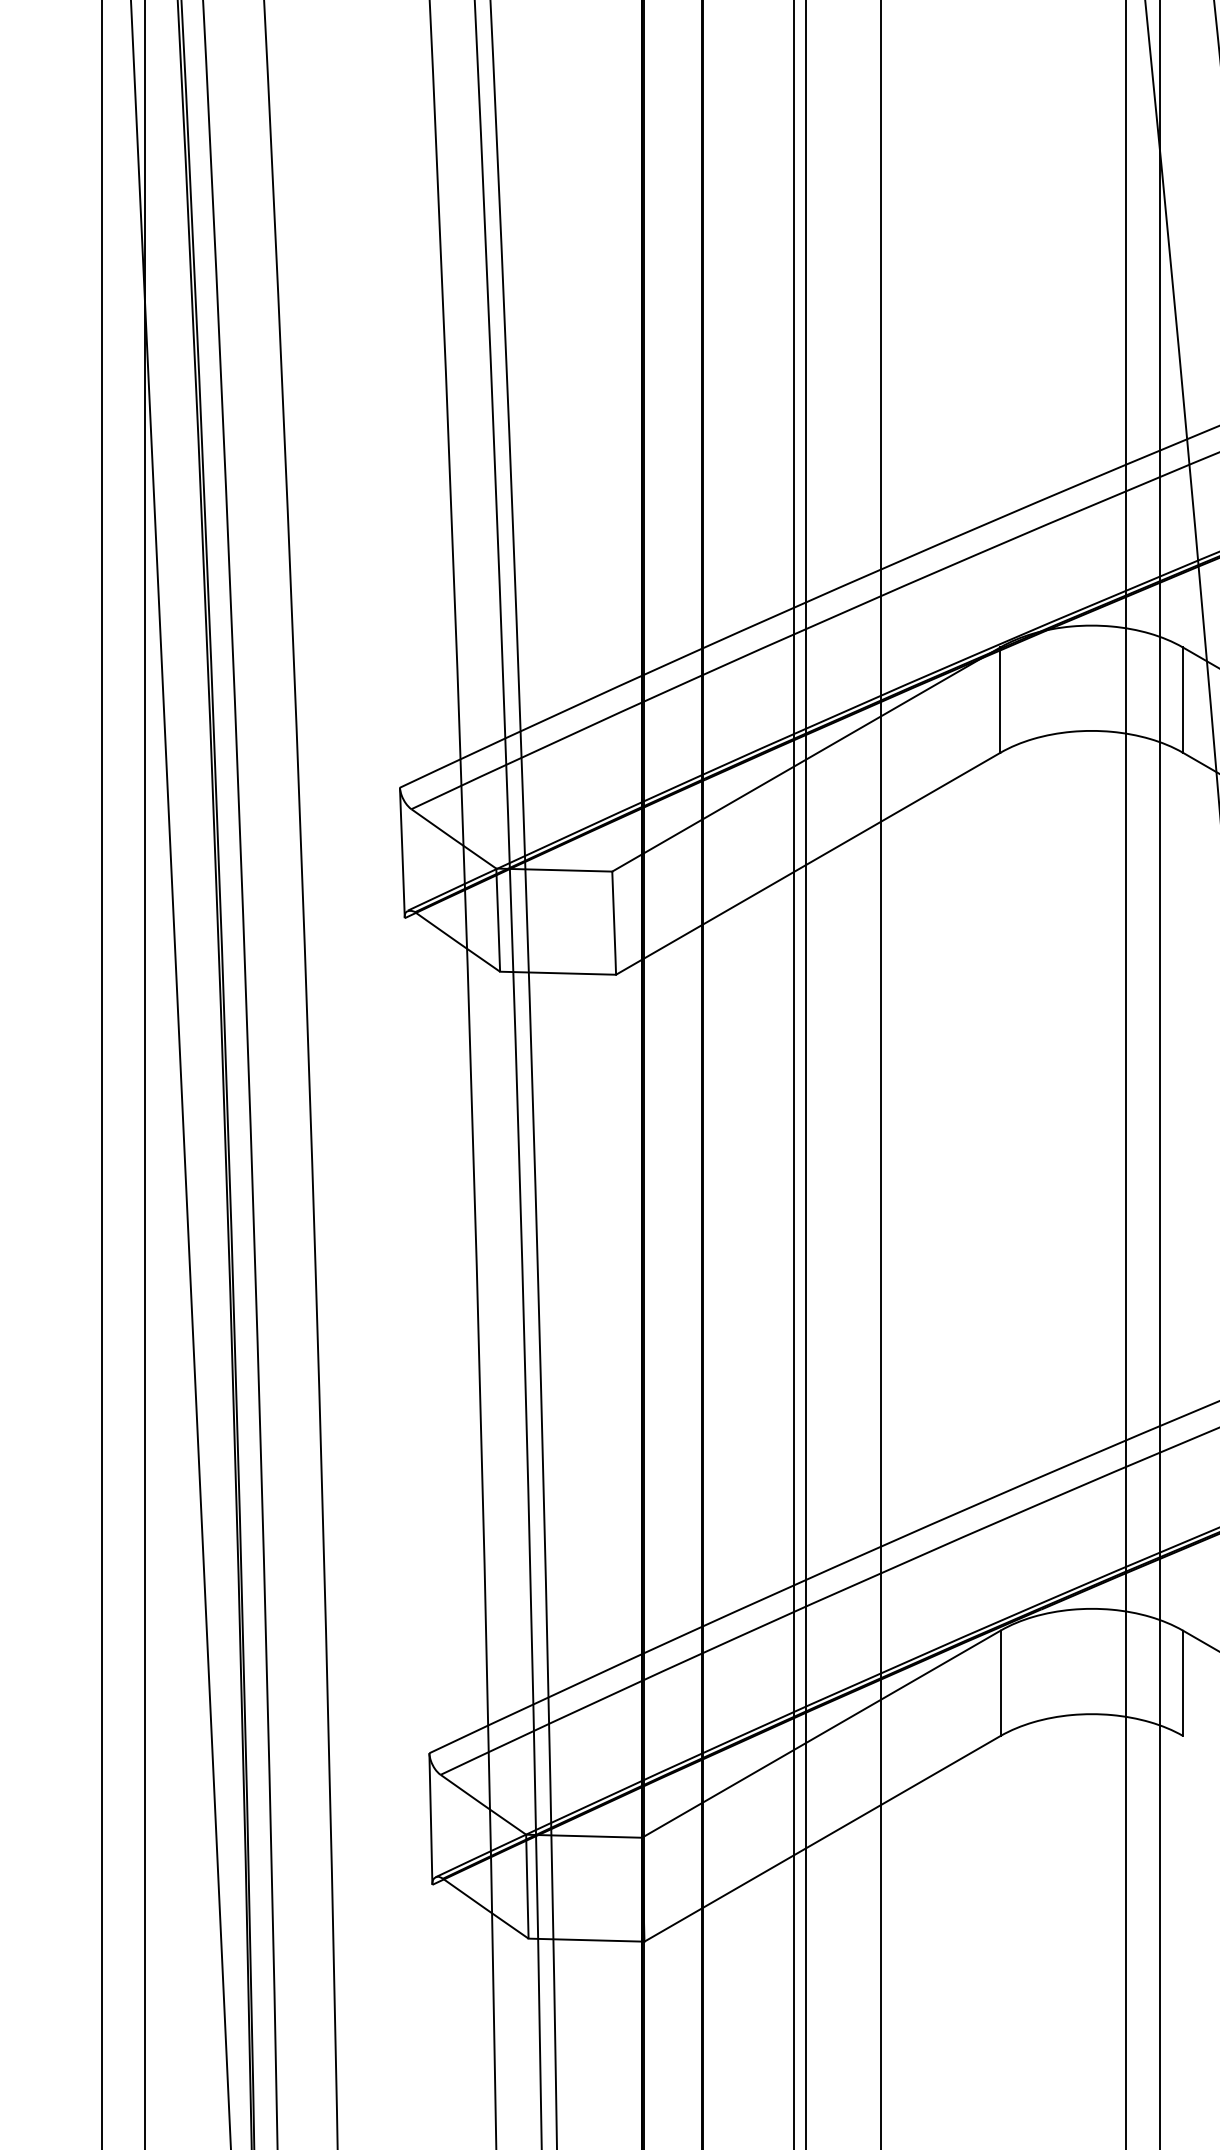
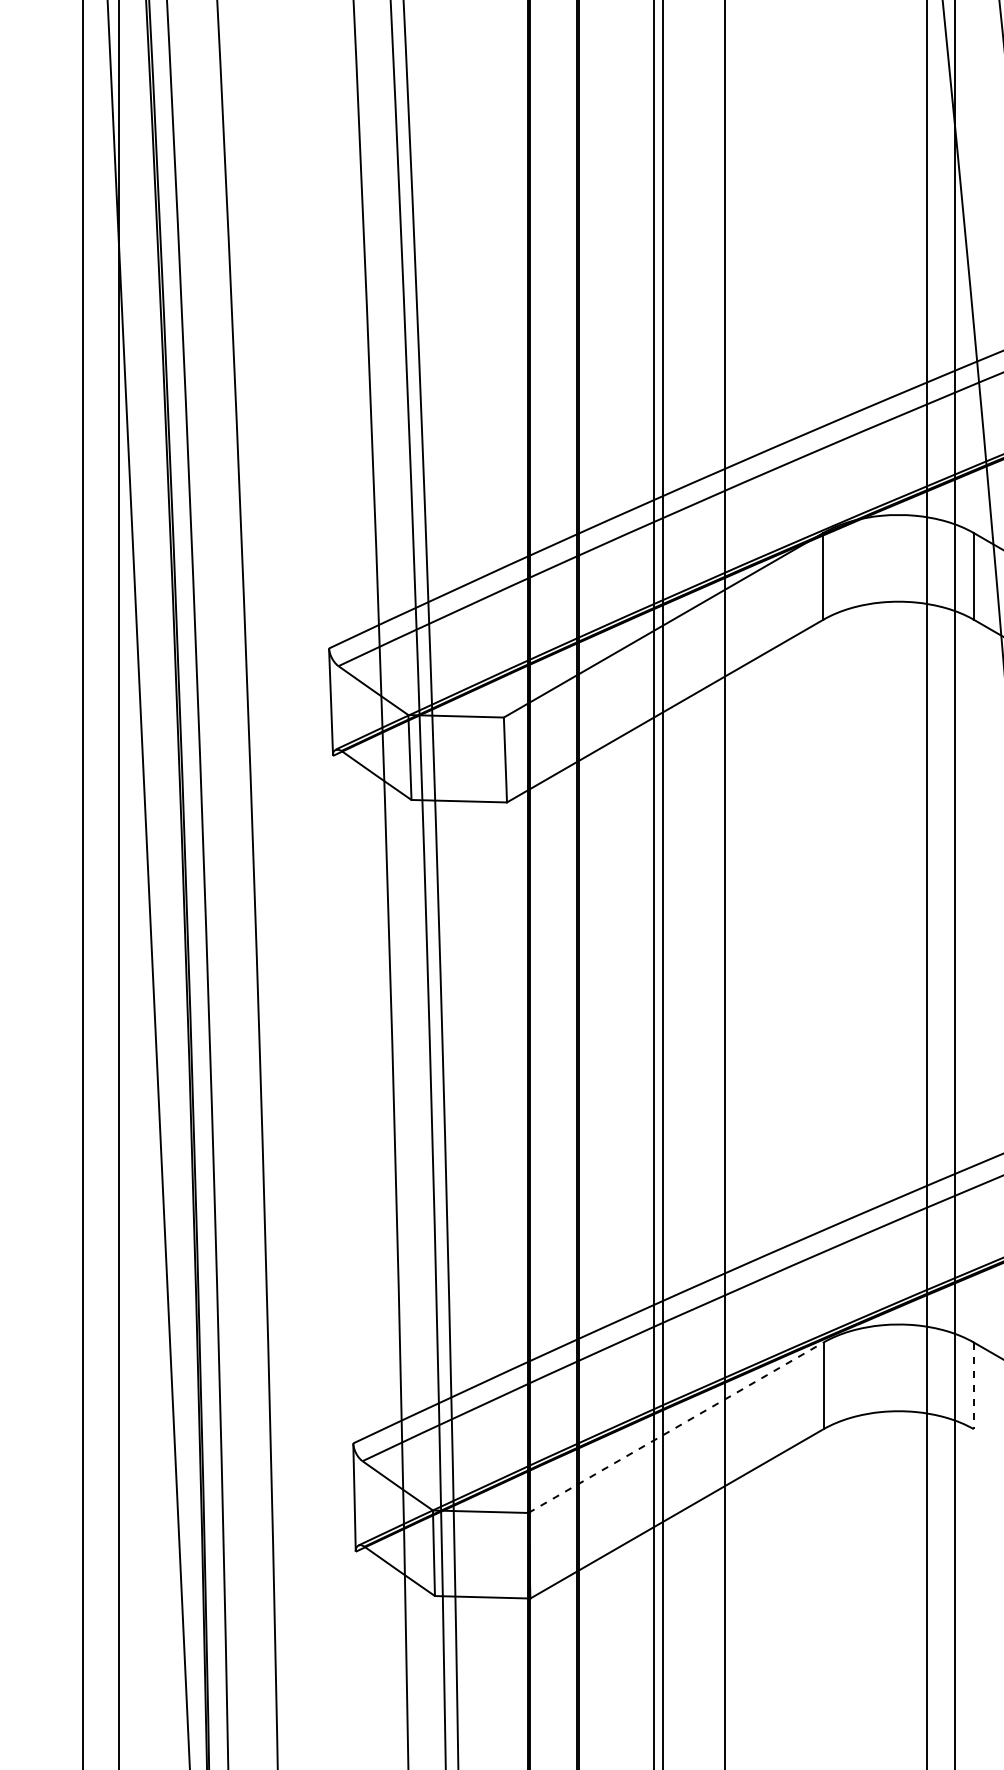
line: (1182, 1684) -> (973, 1386), solid -> dashed
line: (821, 1733) -> (676, 1427), solid -> dashed

